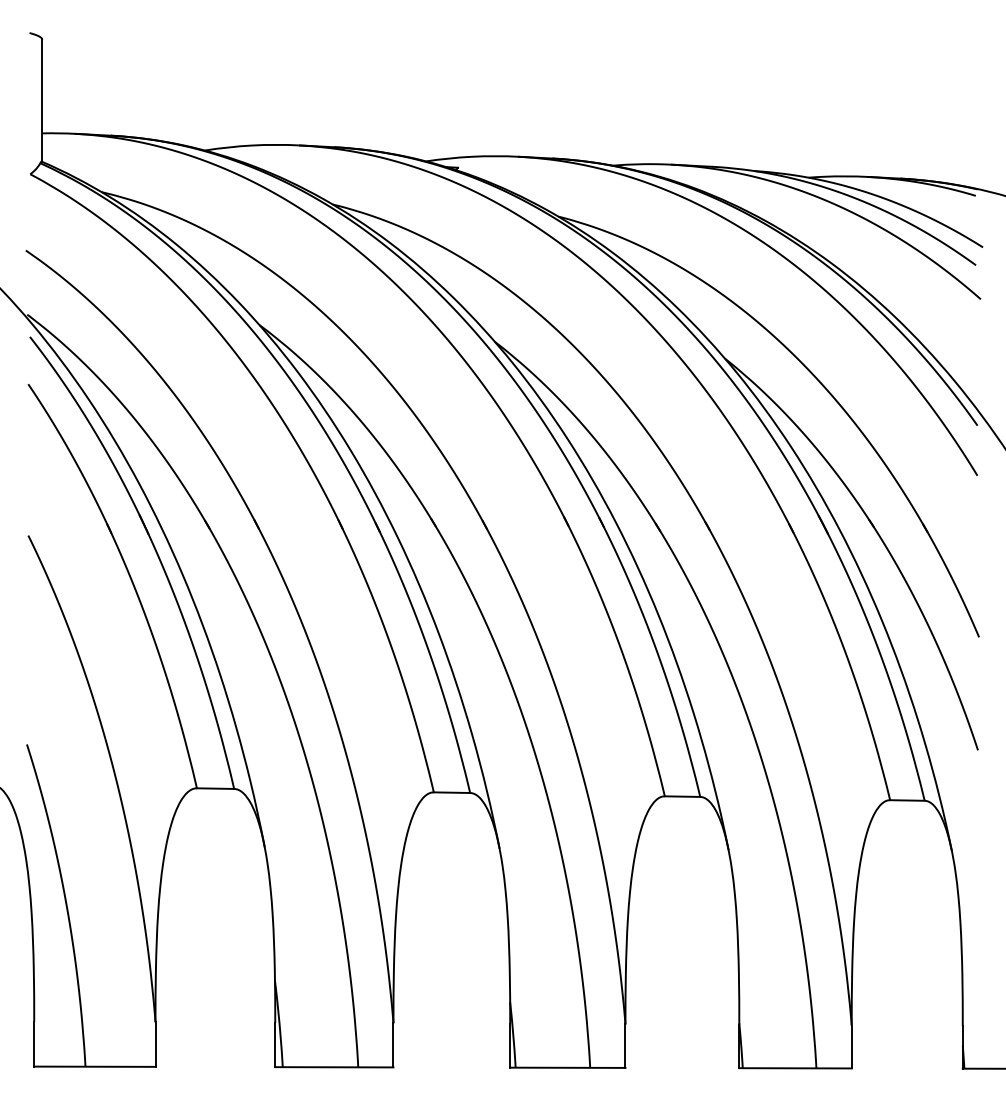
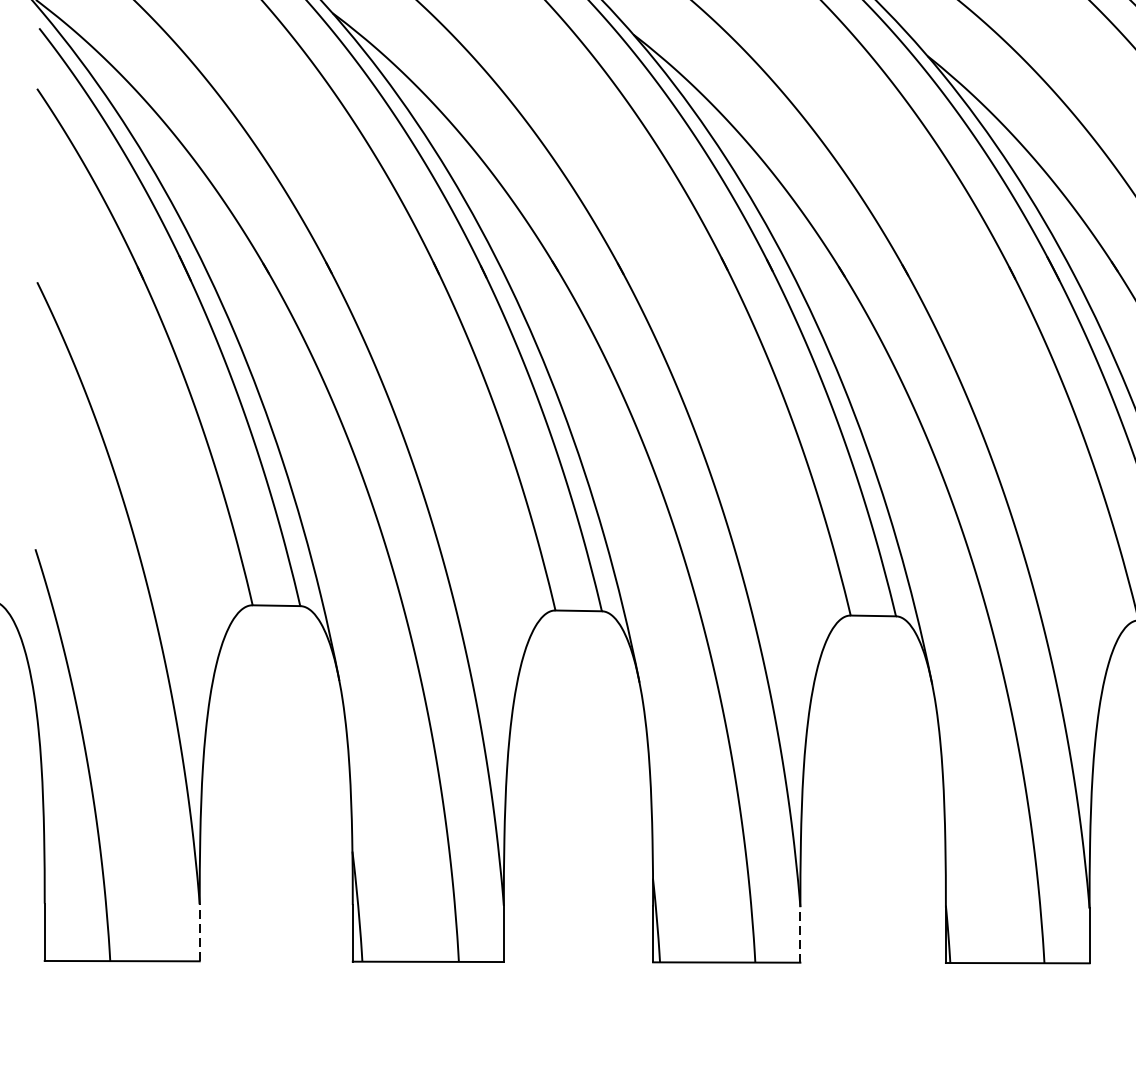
line: (155, 1044) -> (199, 932), solid -> dashed
line: (625, 1046) -> (800, 935), solid -> dashed

